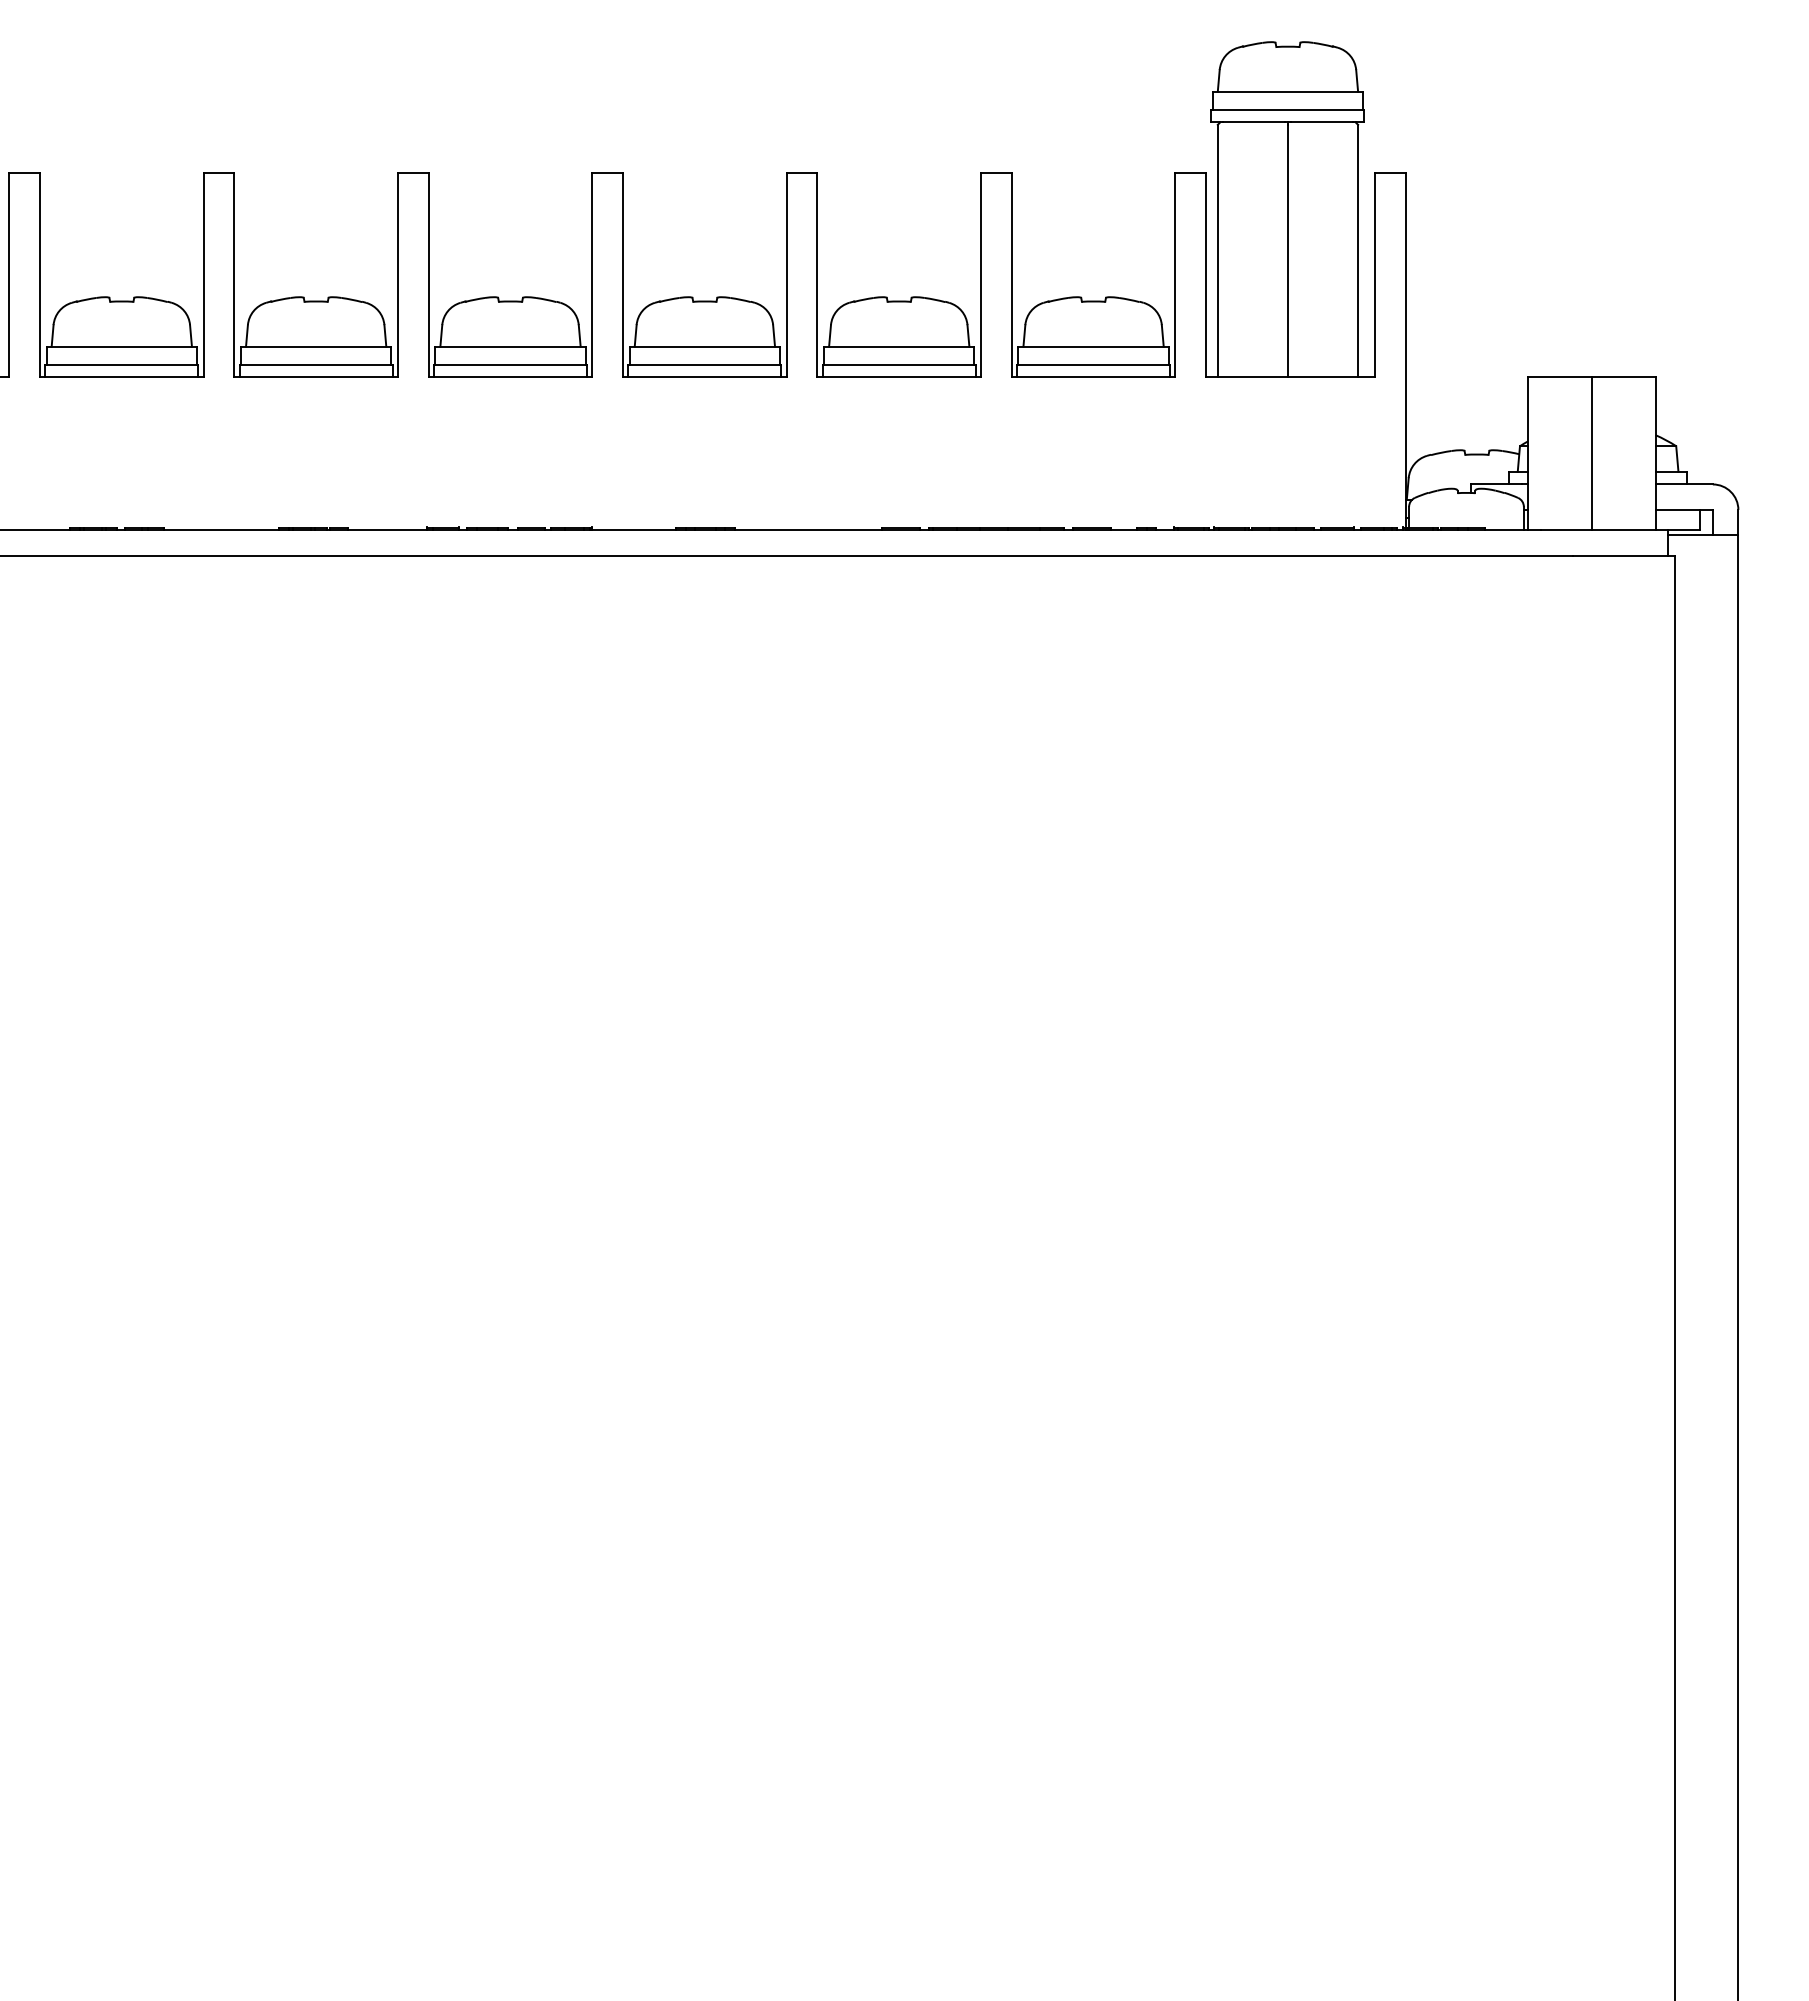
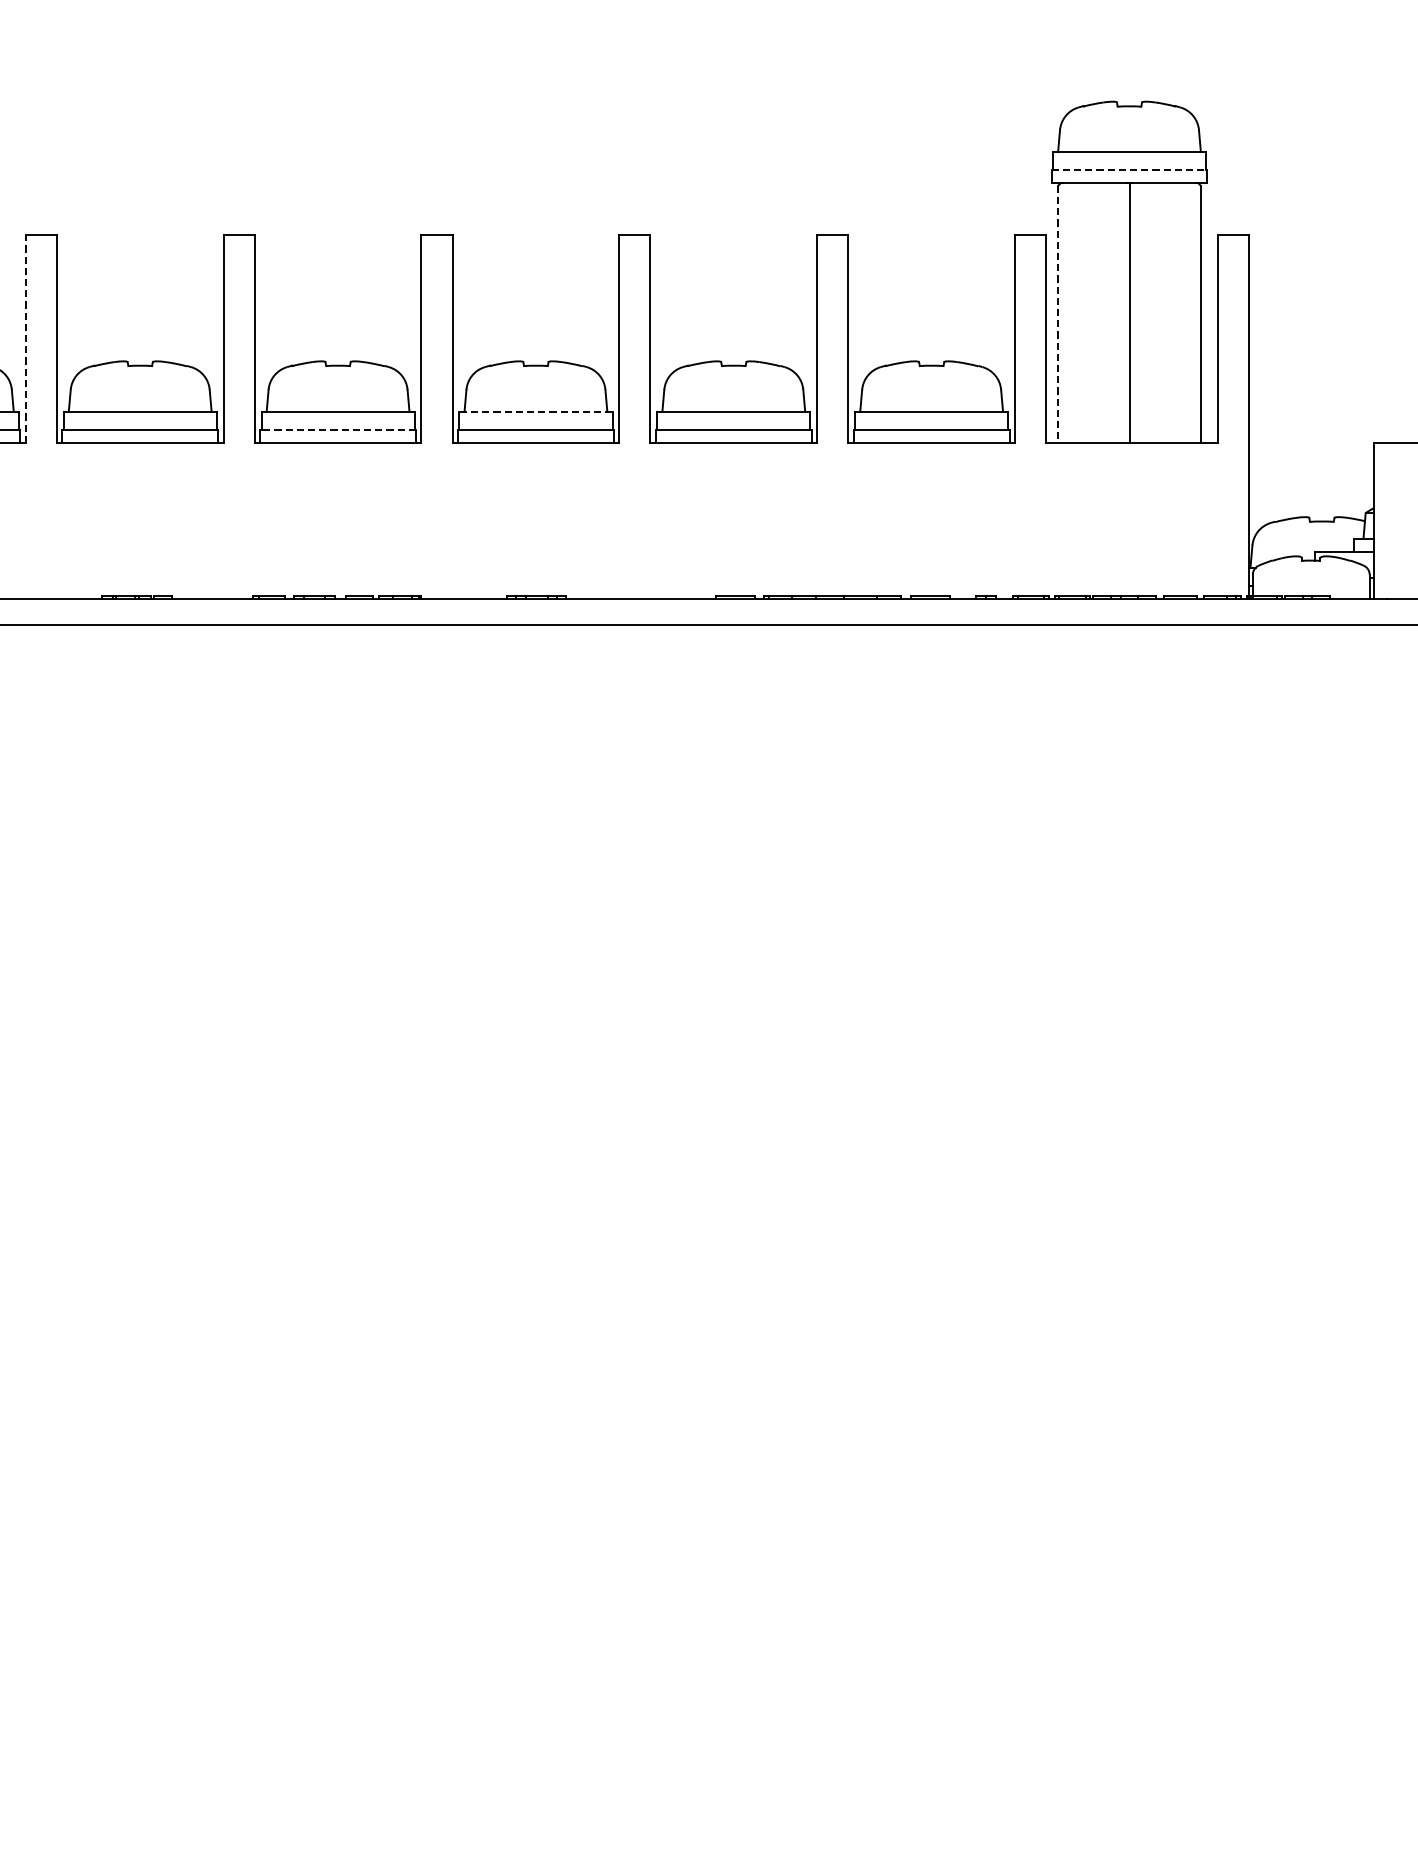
line: (1287, 109) -> (1129, 170), solid -> dashed
line: (1217, 251) -> (1057, 314), solid -> dashed
line: (203, 274) -> (25, 338), solid -> dashed
line: (704, 346) -> (535, 411), solid -> dashed
line: (510, 364) -> (338, 429), solid -> dashed

